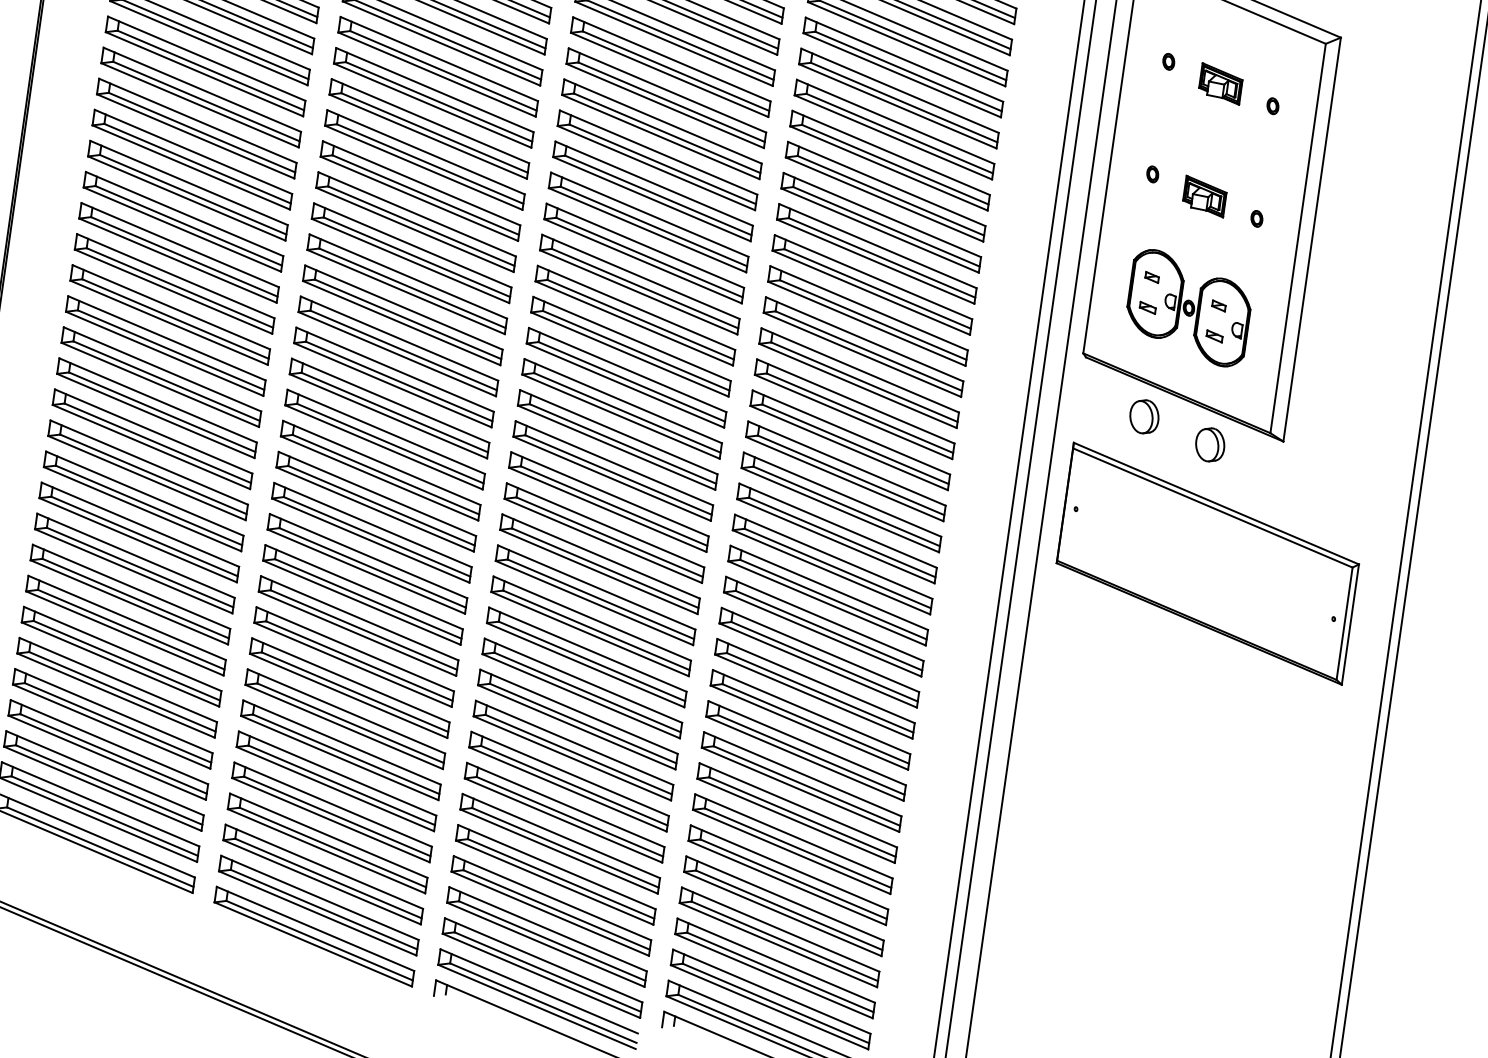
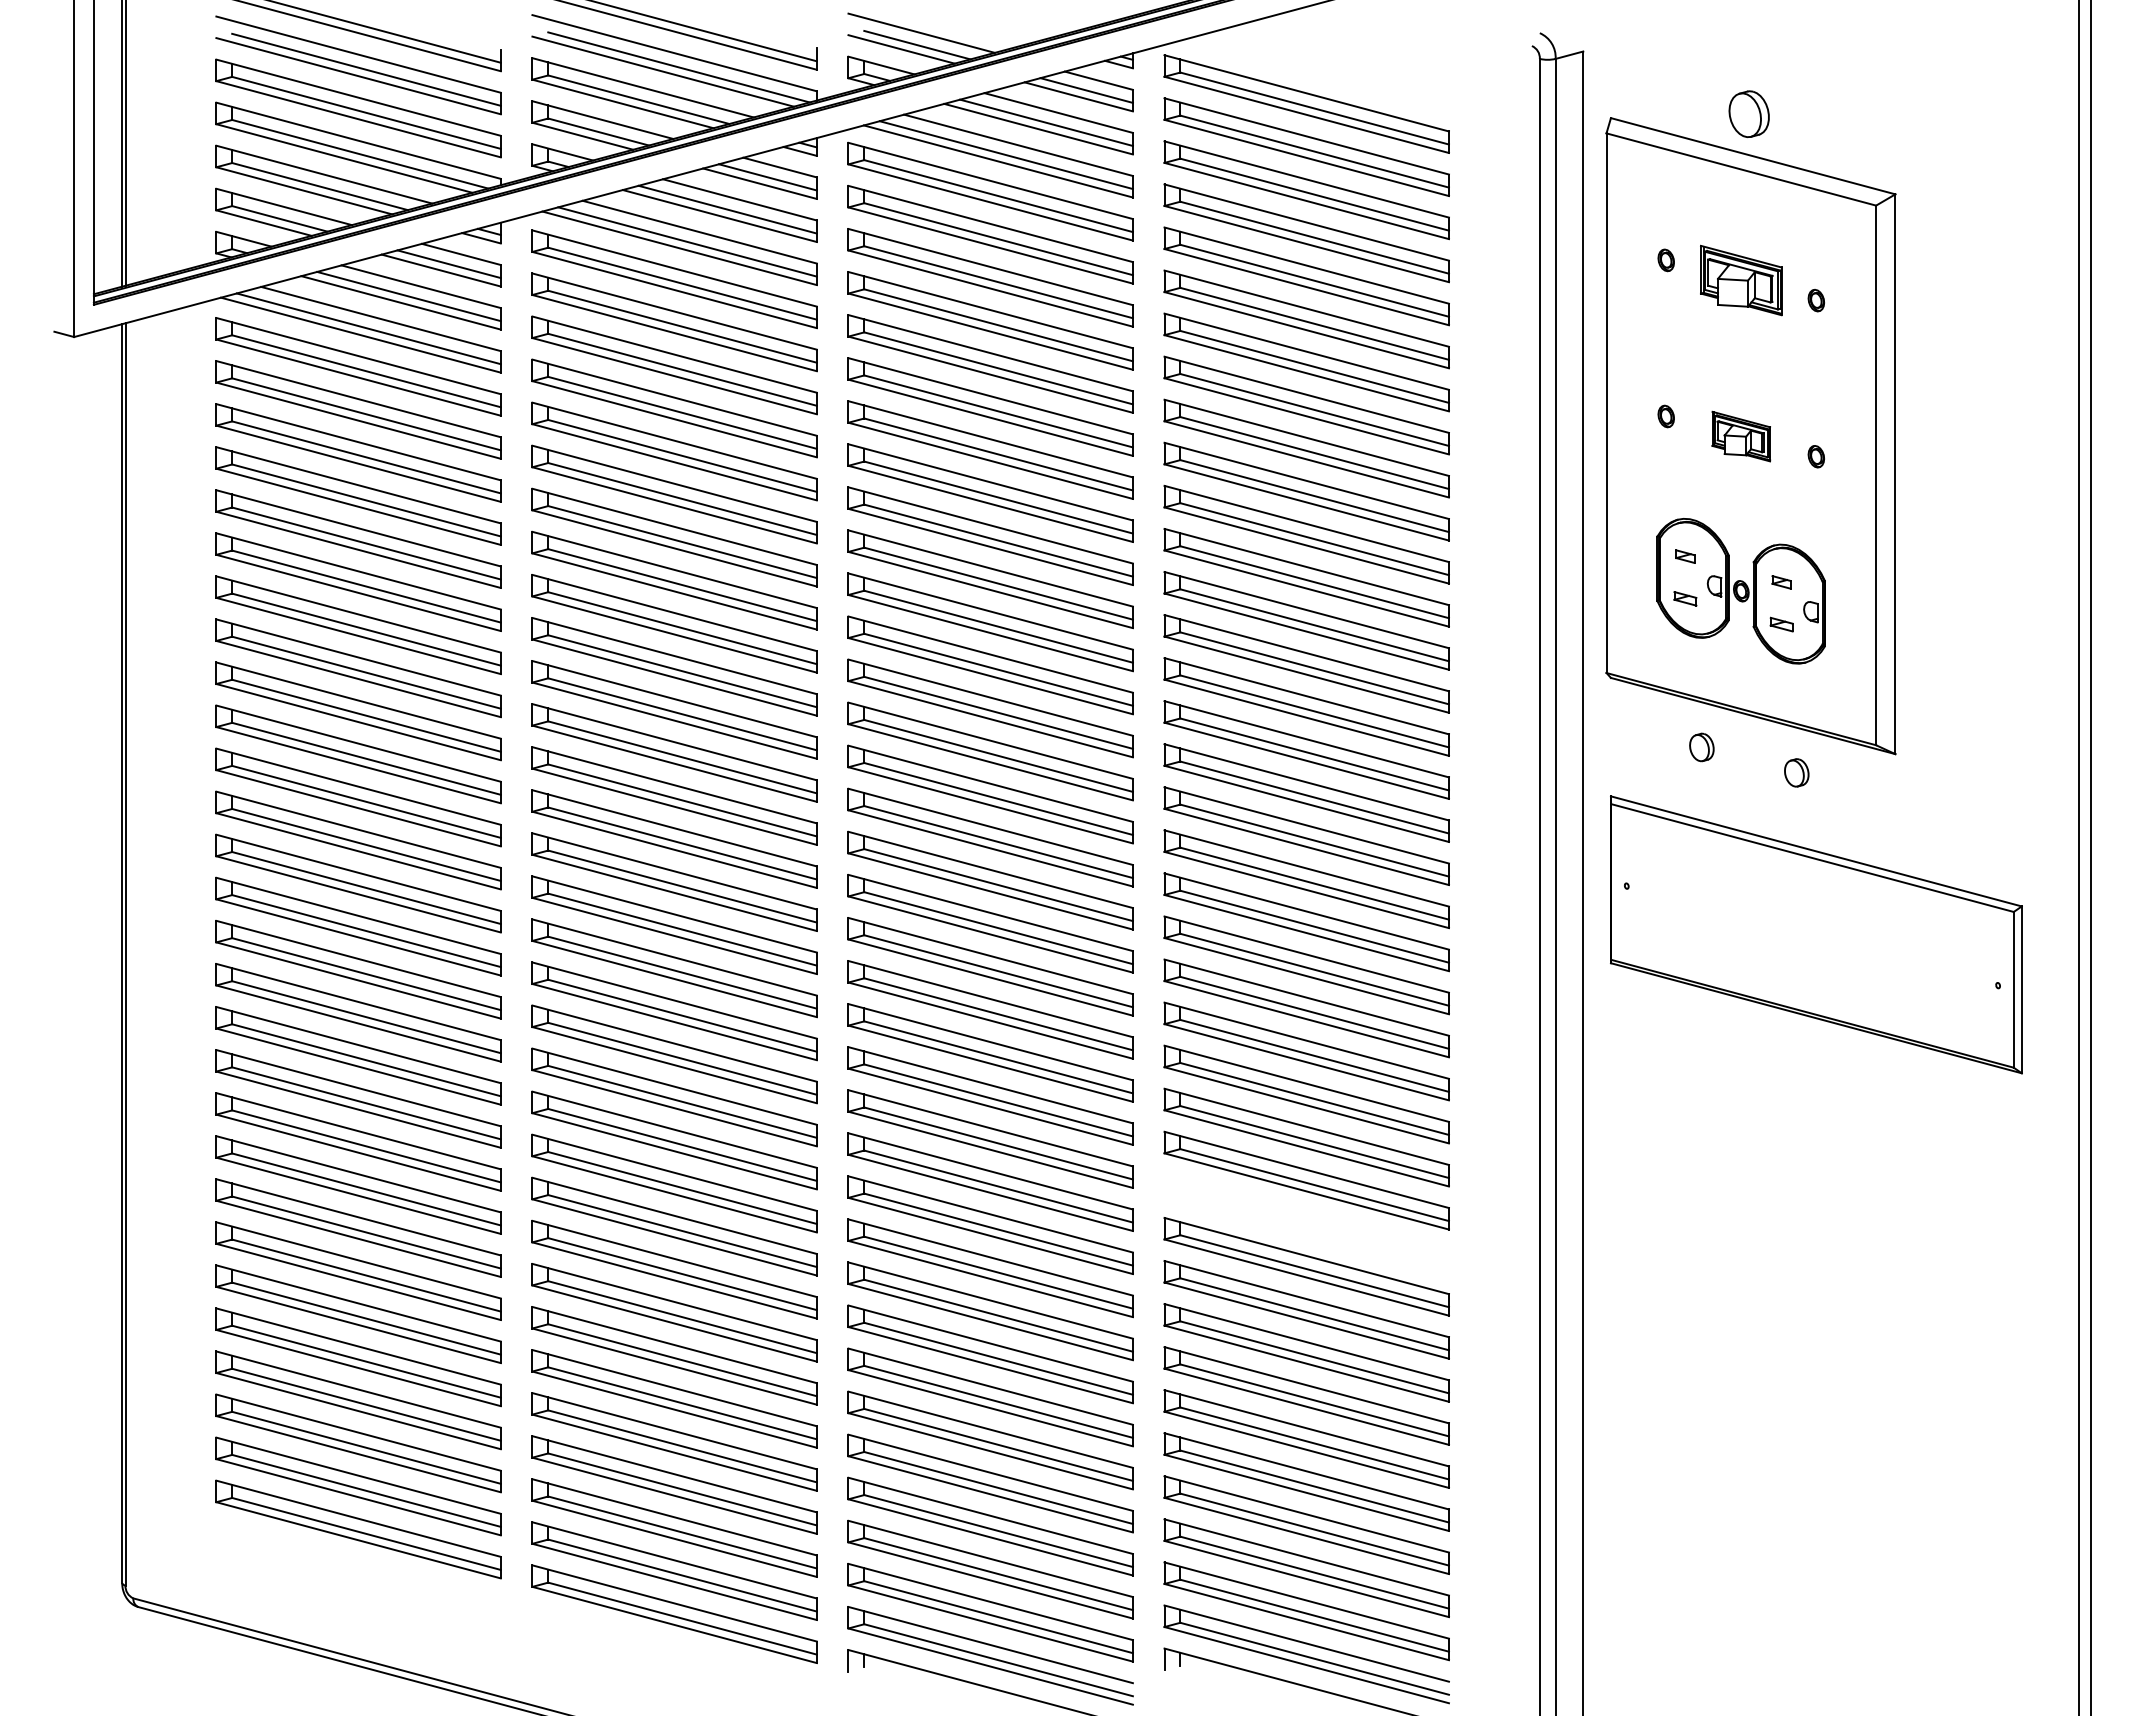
part: (1221, 84) -> (1741, 280), size x1.4
part: (1144, 416) -> (1701, 747), size x0.6
part: (1210, 444) -> (1796, 772), size x0.6
part: (810, 719) -> (1306, 1223), removed

